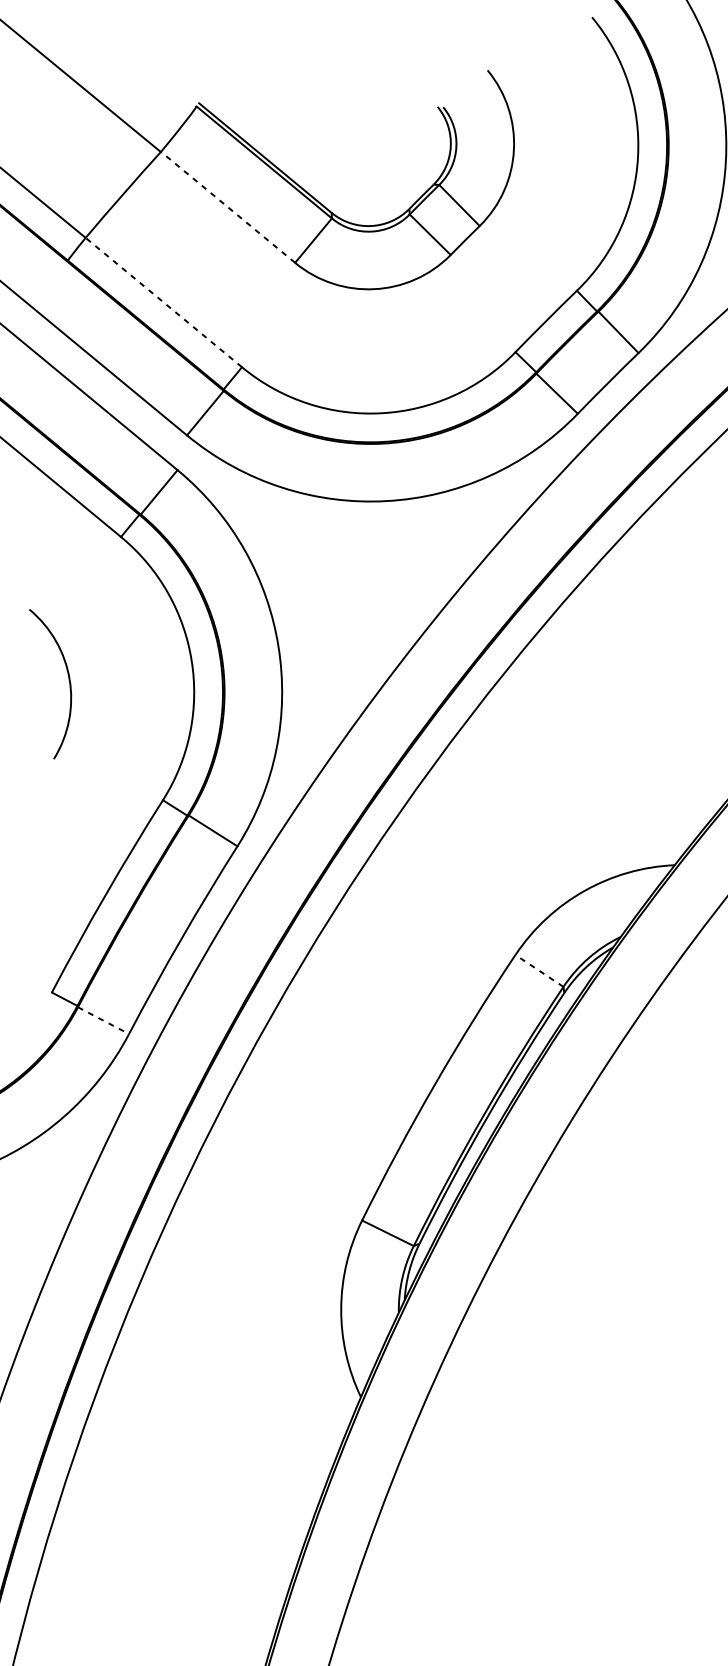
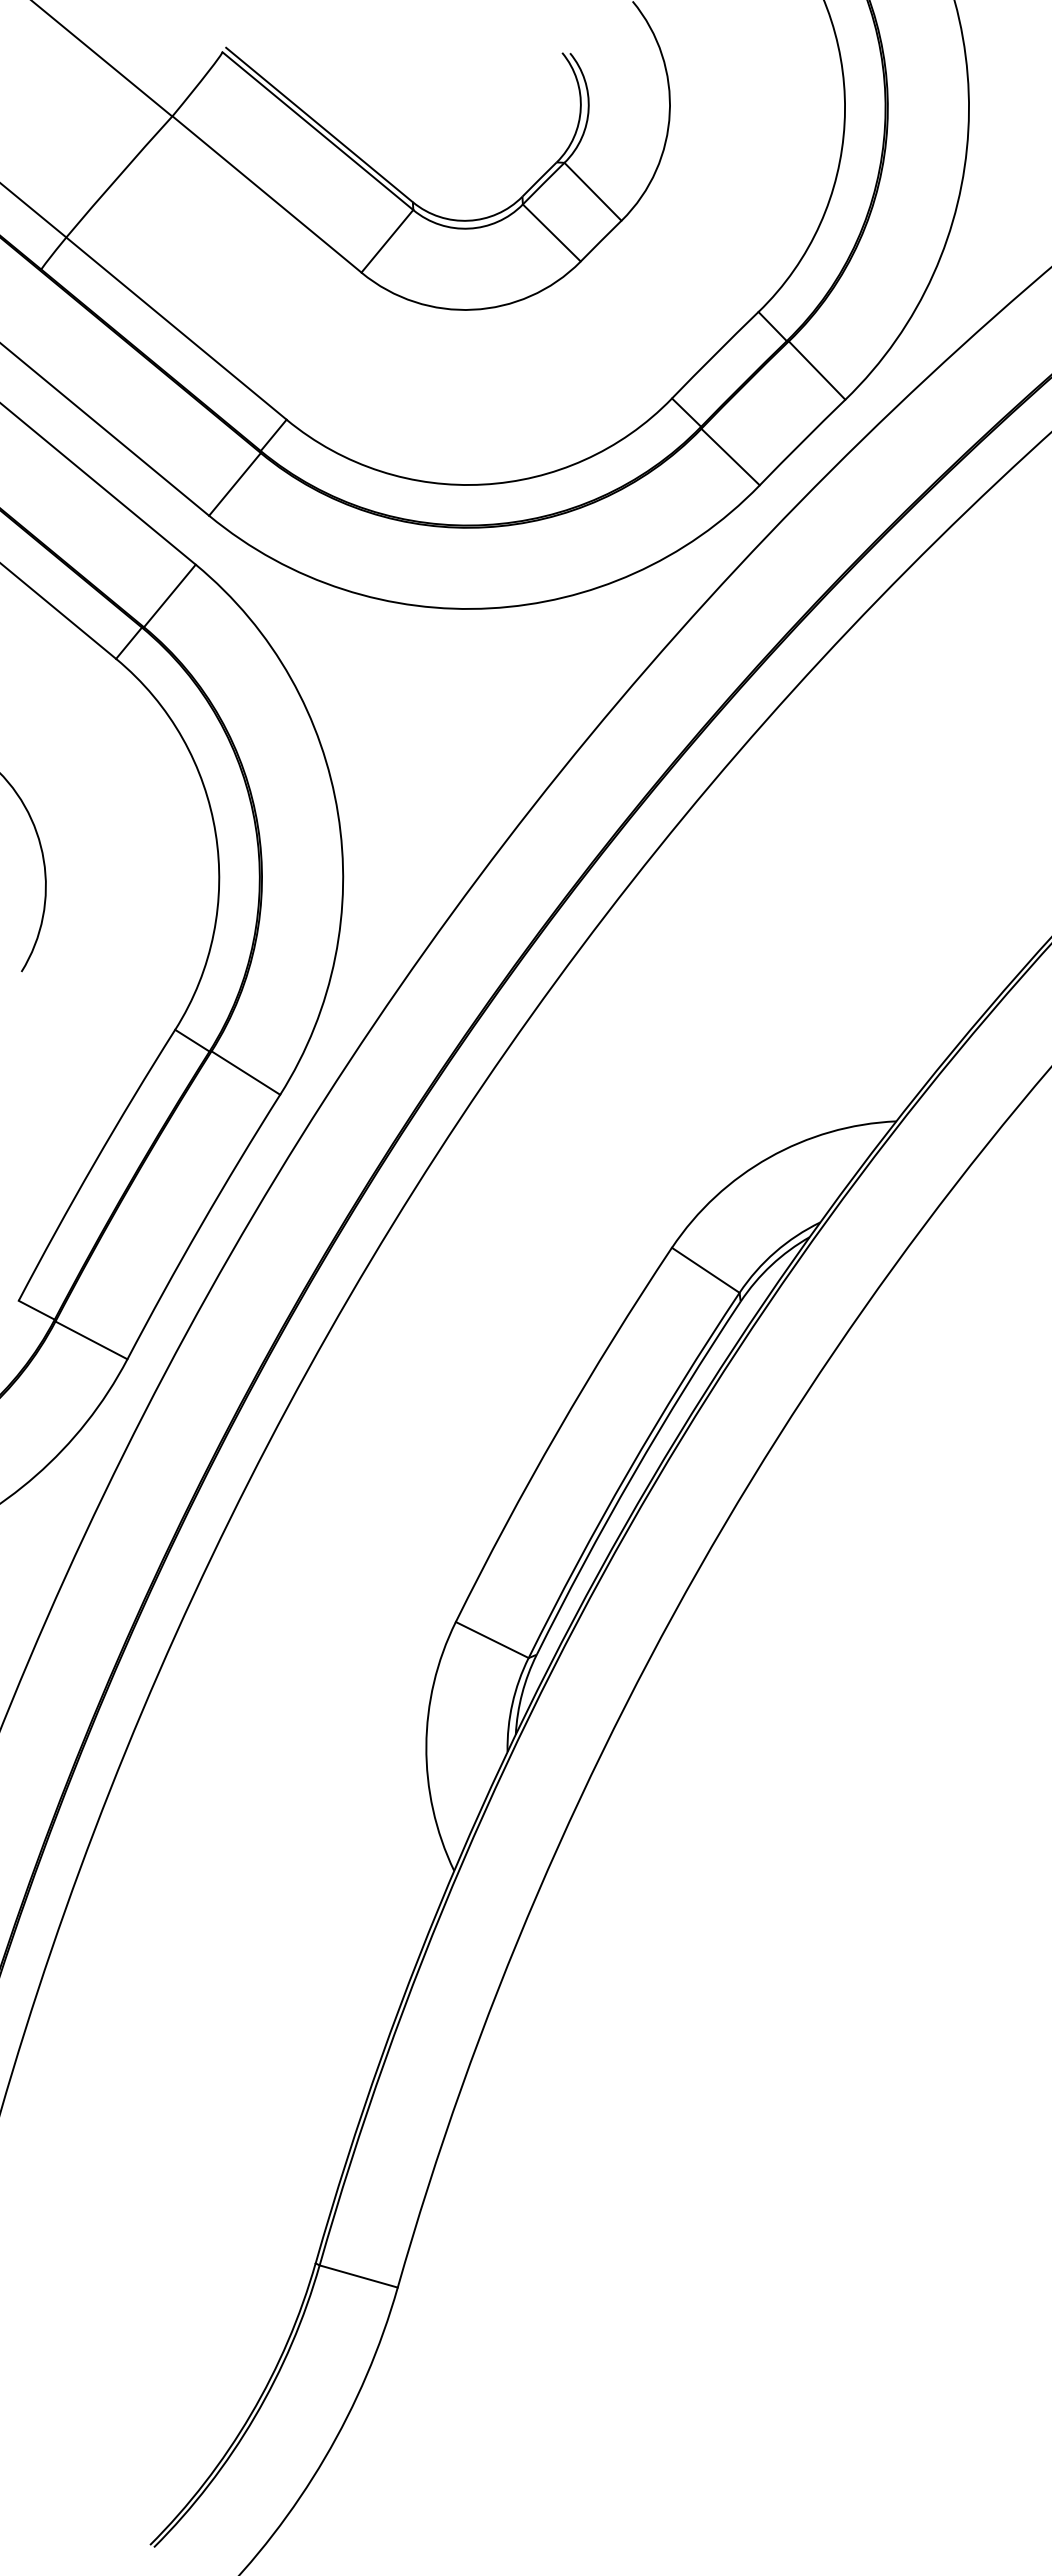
line: (227, 207) -> (266, 194), dashed -> solid
line: (163, 302) -> (176, 328), dashed -> solid
line: (539, 971) -> (705, 1270), dashed -> solid
line: (103, 1020) -> (91, 1340), dashed -> solid

